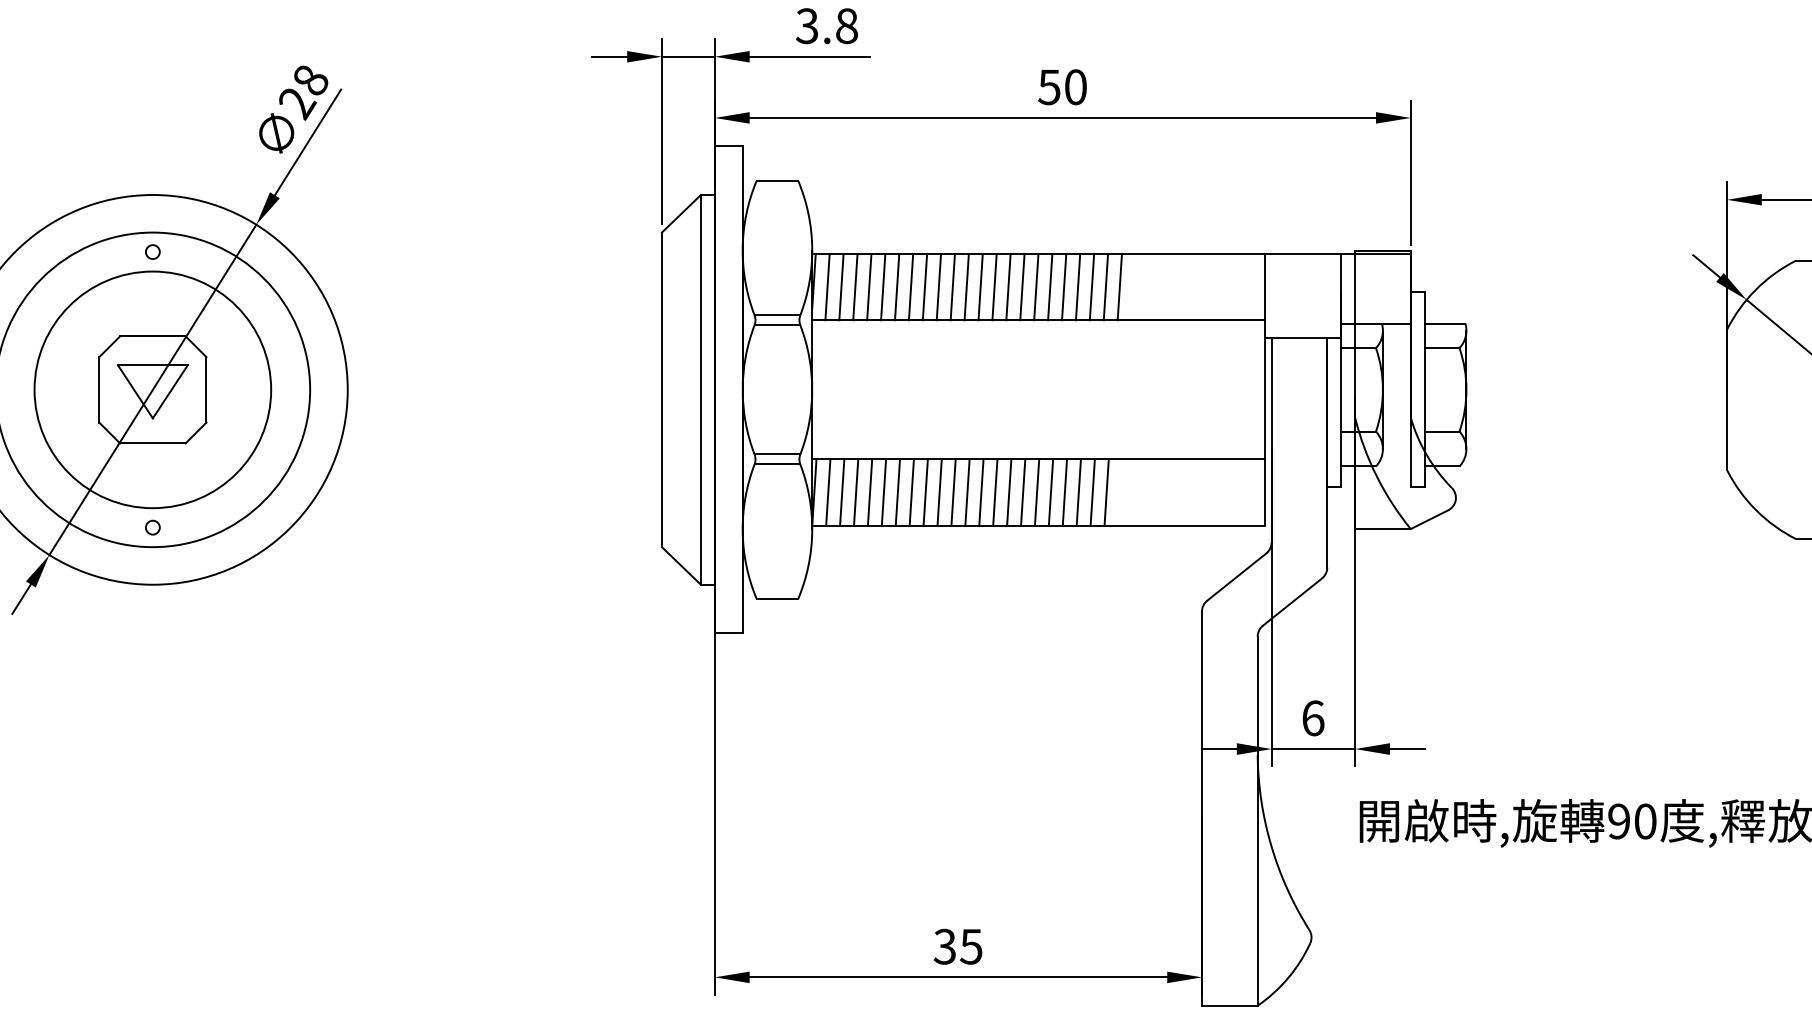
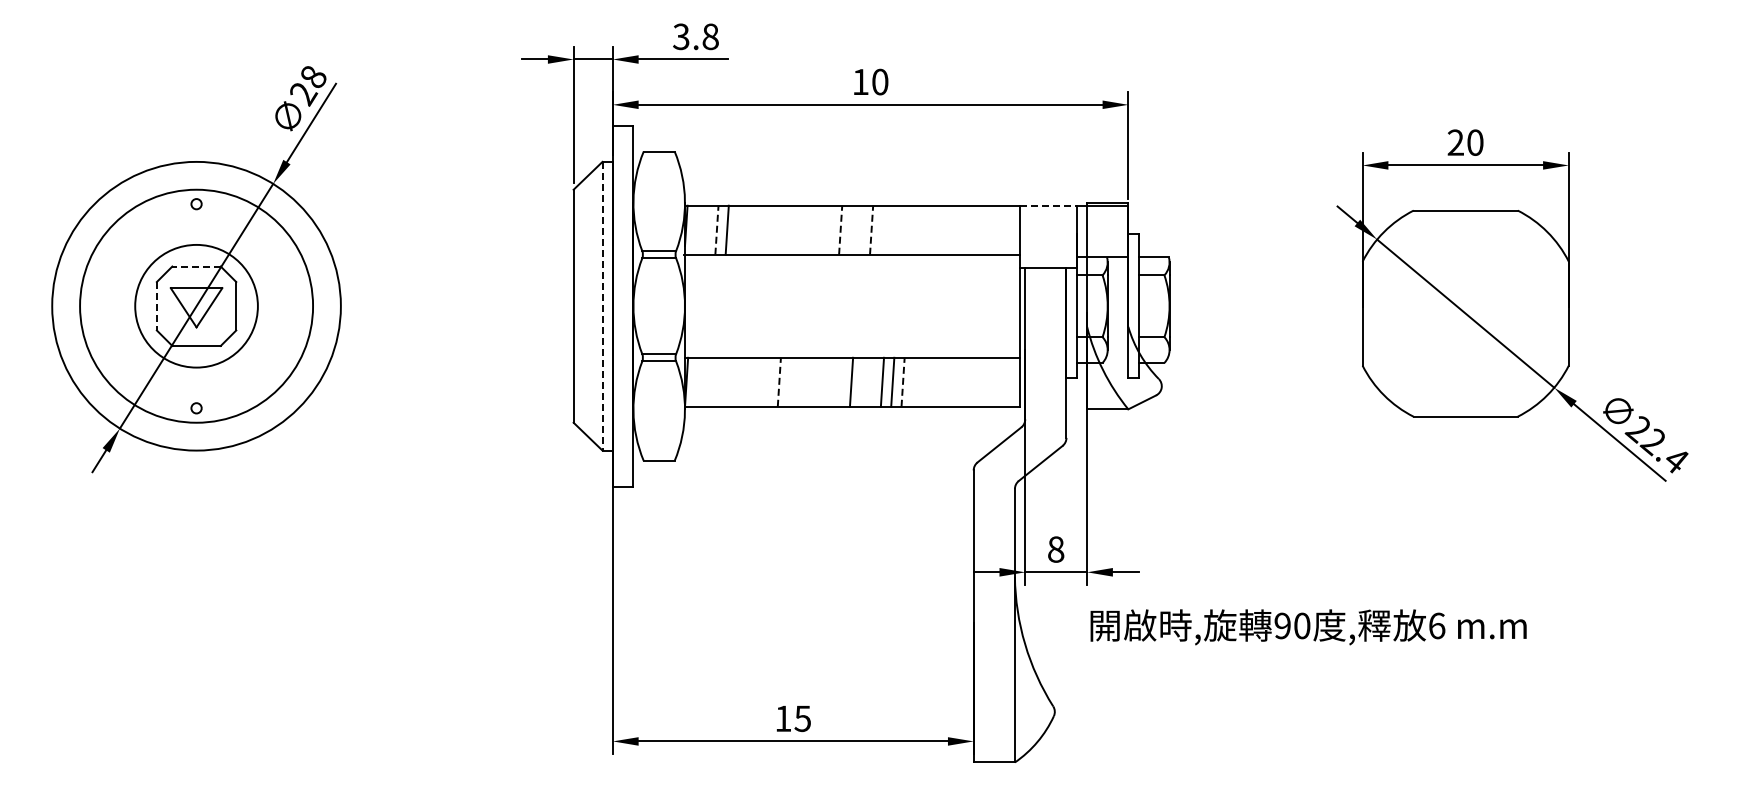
text: (1049, 87) -> (860, 82), 50 -> 10
line: (1302, 253) -> (1048, 205), solid -> dashed
line: (826, 286) -> (695, 229), removed
line: (841, 286) -> (706, 229), removed
line: (883, 286) -> (737, 229), removed
line: (896, 286) -> (747, 229), removed
line: (910, 286) -> (757, 229), removed
line: (924, 286) -> (768, 229), removed
line: (938, 286) -> (778, 229), removed
line: (951, 286) -> (788, 229), removed
line: (965, 286) -> (798, 229), removed
line: (980, 286) -> (809, 229), removed
line: (993, 286) -> (819, 229), removed
line: (1007, 286) -> (829, 229), removed
line: (1035, 286) -> (850, 229), removed
line: (1049, 286) -> (860, 229), removed
line: (1077, 286) -> (881, 229), removed
line: (1091, 286) -> (891, 229), removed
line: (1105, 286) -> (902, 229), removed
line: (1119, 286) -> (912, 229), removed
line: (854, 287) -> (716, 230), solid -> dashed
line: (1022, 287) -> (840, 230), solid -> dashed
line: (1064, 287) -> (871, 230), solid -> dashed
line: (152, 336) -> (196, 266), solid -> dashed
circle: (152, 388) -> (196, 305), size x0.7
line: (98, 390) -> (156, 306), solid -> dashed
line: (700, 390) -> (602, 306), solid -> dashed
line: (827, 491) -> (696, 381), removed
line: (841, 491) -> (706, 381), removed
line: (856, 491) -> (717, 381), removed
line: (869, 491) -> (727, 381), removed
line: (883, 491) -> (737, 381), removed
line: (897, 491) -> (748, 381), removed
line: (911, 491) -> (758, 381), removed
line: (924, 491) -> (768, 381), removed
line: (953, 491) -> (789, 381), removed
line: (966, 491) -> (799, 381), removed
line: (980, 491) -> (809, 381), removed
line: (995, 491) -> (820, 381), removed
line: (1008, 491) -> (830, 381), removed
line: (1022, 491) -> (840, 381), removed
line: (1050, 491) -> (861, 381), removed
line: (1064, 491) -> (871, 381), removed
line: (939, 492) -> (779, 382), solid -> dashed
line: (1107, 492) -> (903, 382), solid -> dashed
text: (1313, 718) -> (1056, 549), 6 -> 8
text: (945, 946) -> (783, 718), 35 -> 15

